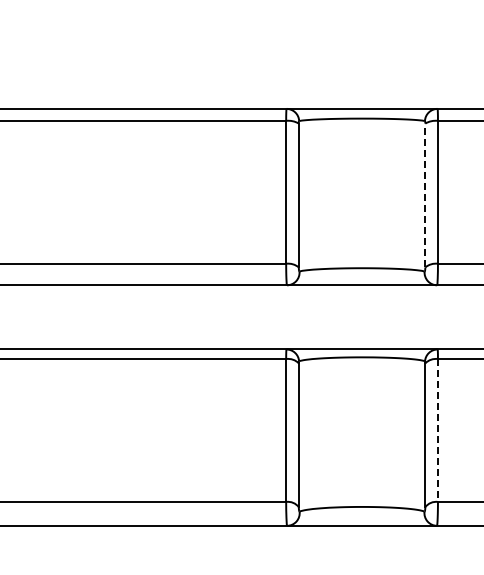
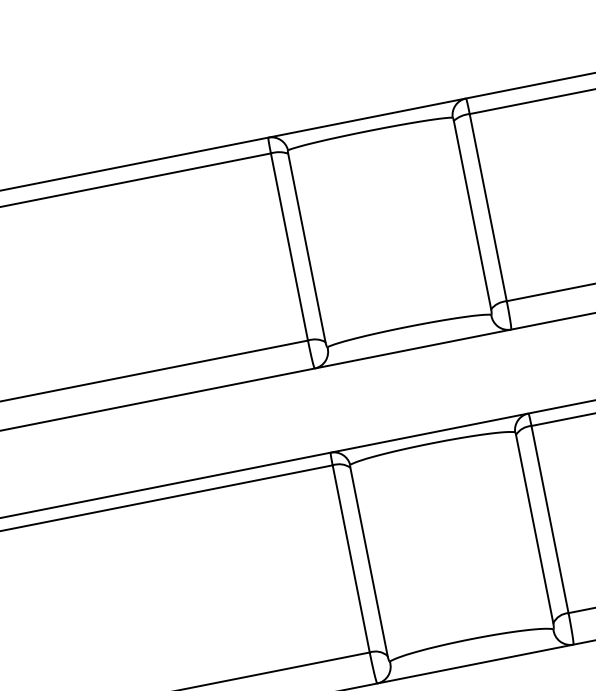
line: (425, 195) -> (472, 215), dashed -> solid
line: (437, 431) -> (549, 520), dashed -> solid

